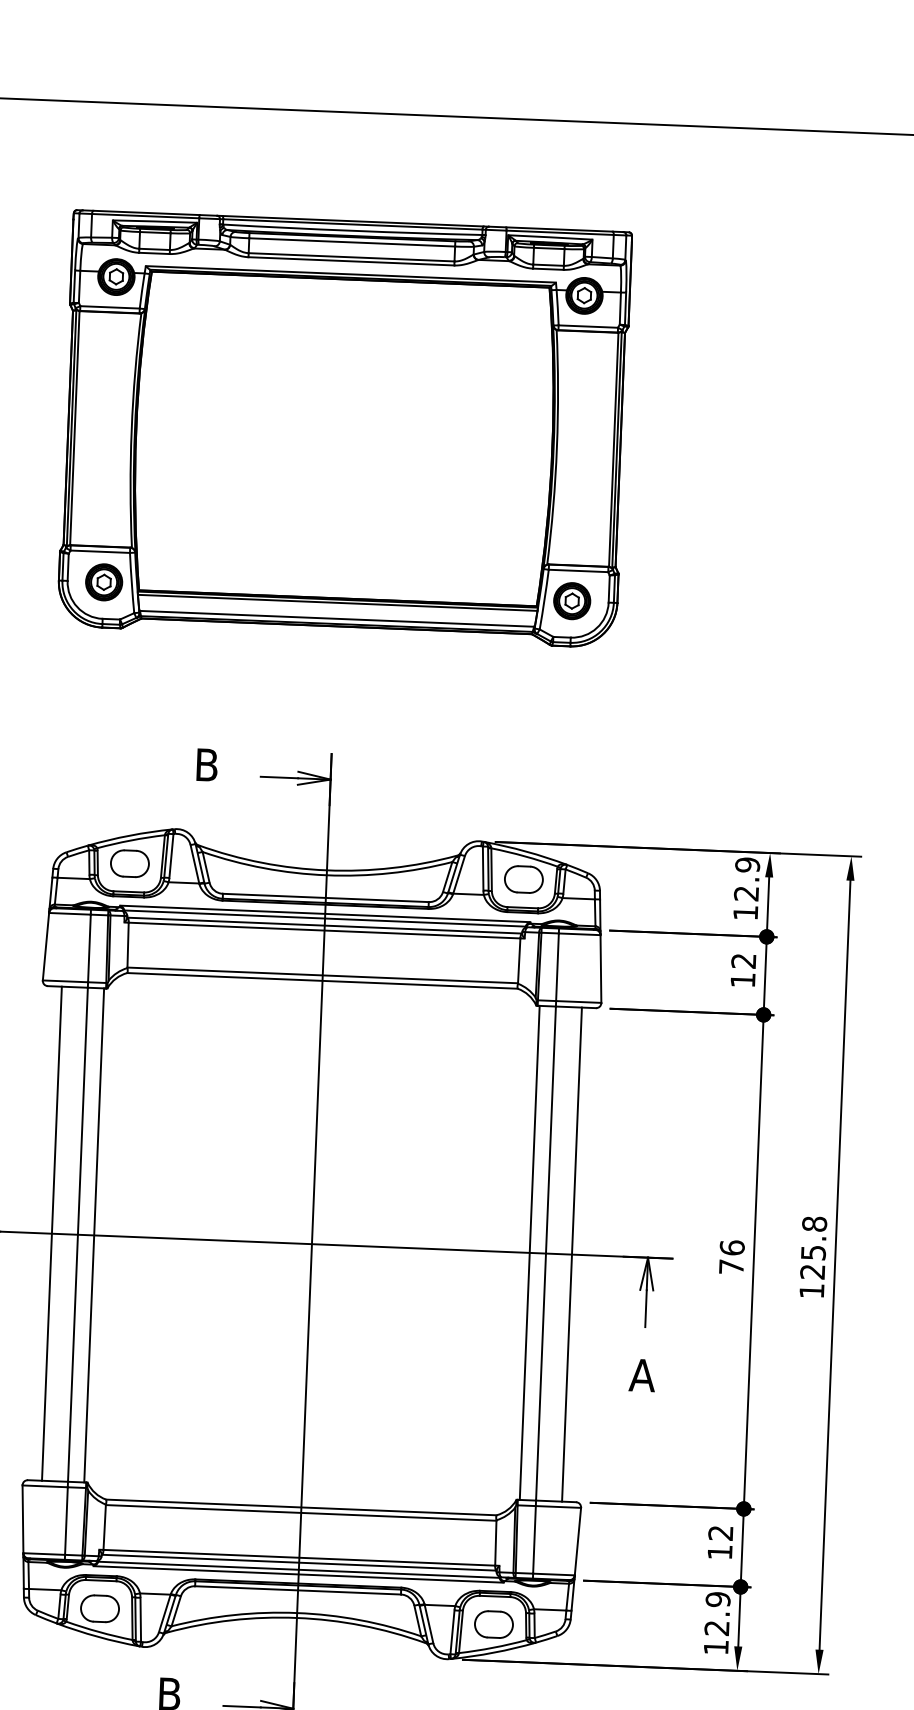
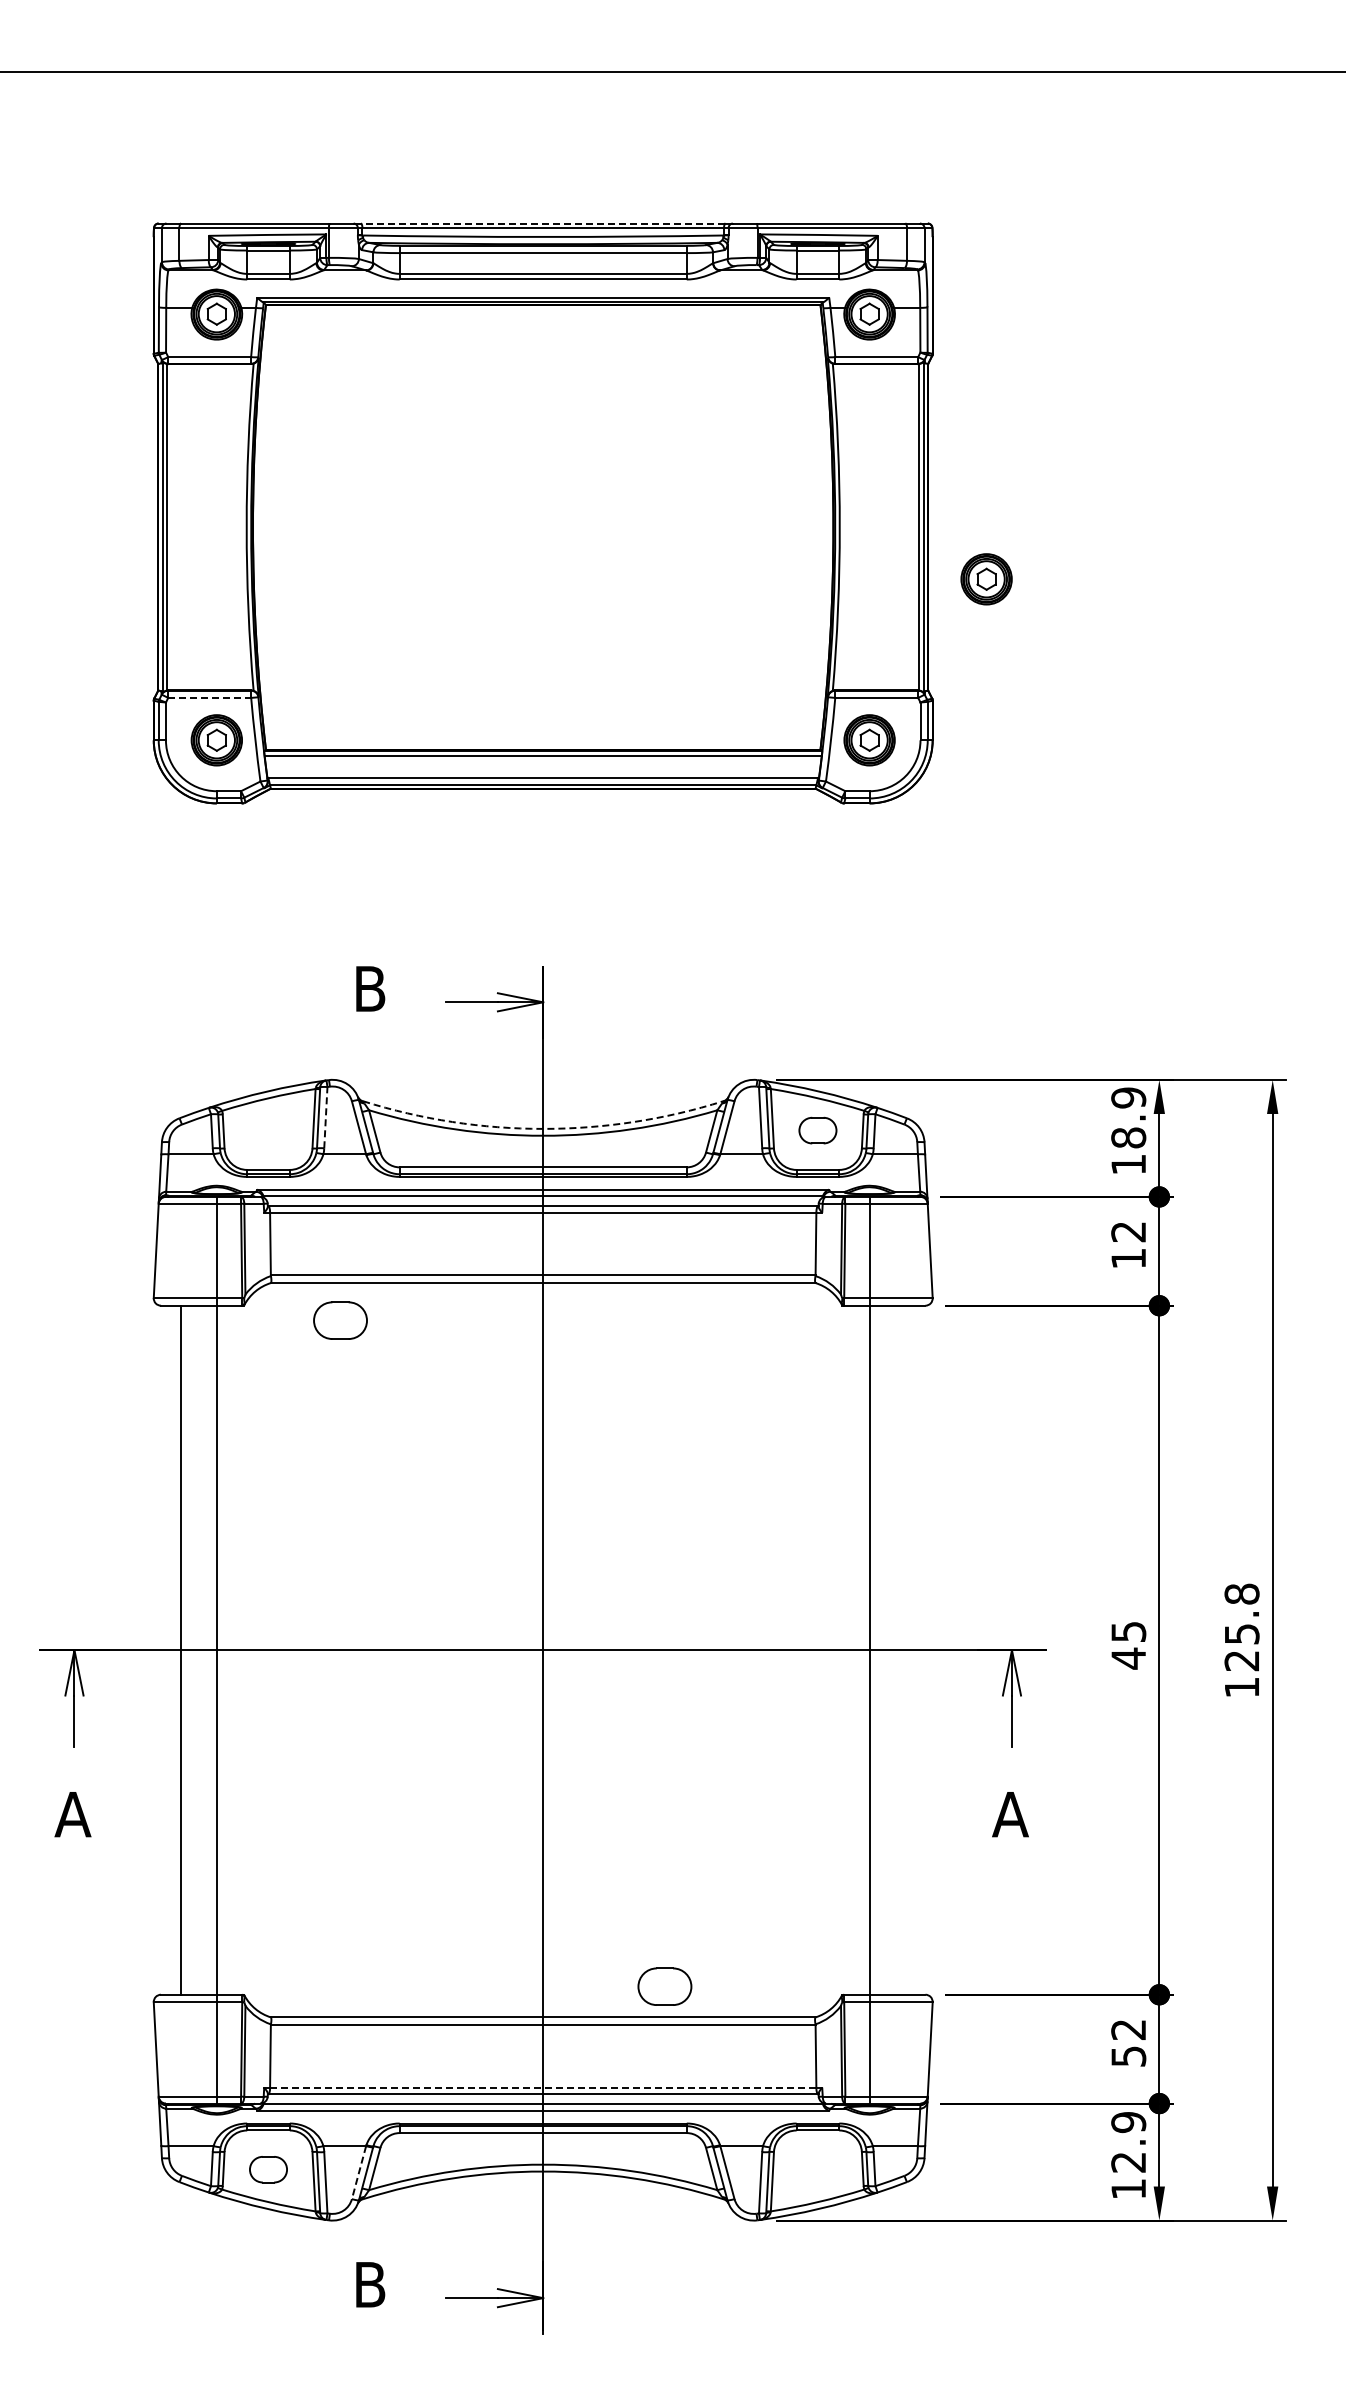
line: (352, 221) -> (542, 223), solid -> dashed
part: (660, 489) -> (986, 579), added
line: (100, 551) -> (210, 697), solid -> dashed
line: (171, 855) -> (325, 1117), solid -> dashed
part: (129, 863) -> (340, 1320), moved
arc: (327, 870) -> (543, 1128), solid -> dashed
part: (523, 879) -> (817, 1130), size x0.7
text: (746, 893) -> (1128, 1137), 12.9 -> 18.9
line: (94, 1234) -> (239, 1649), removed
line: (529, 1252) -> (846, 1649), removed
line: (571, 1254) -> (905, 1649), removed
text: (731, 1257) -> (1128, 1645), 76 -> 45
text: (719, 1552) -> (1128, 2056), 12 -> 52
line: (298, 1557) -> (542, 2087), solid -> dashed
part: (100, 1608) -> (268, 2169), size x0.7
line: (164, 1614) -> (358, 2173), solid -> dashed
part: (493, 1624) -> (664, 1986), moved

